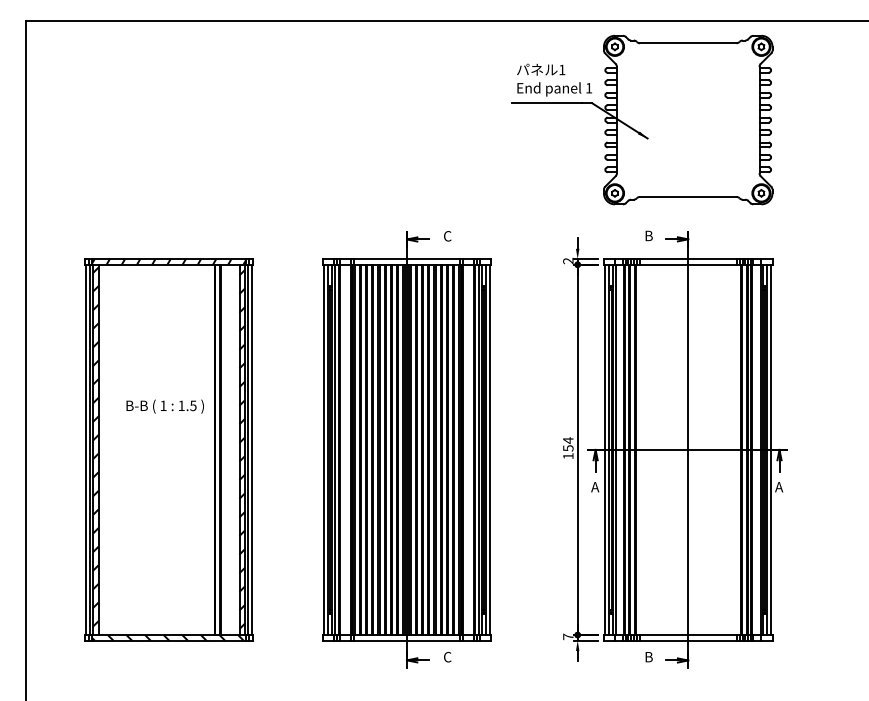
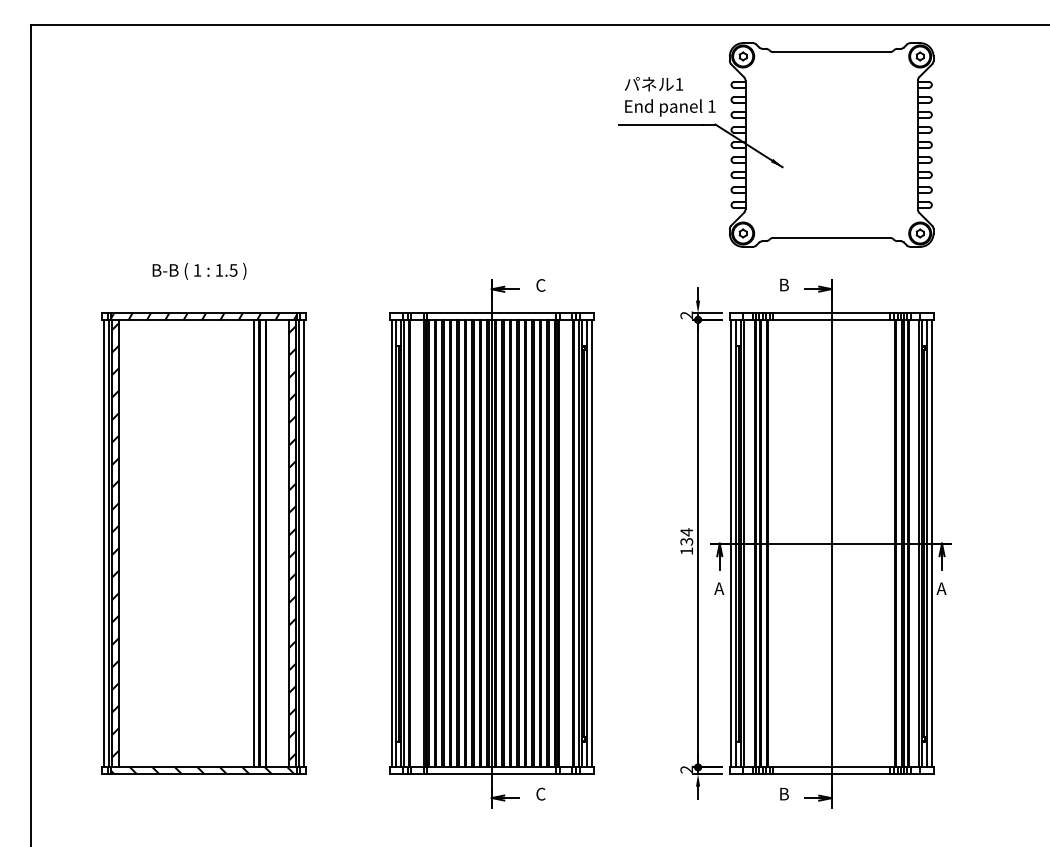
text: (164, 406) -> (198, 271), moved
text: (567, 448) -> (685, 541), 154 -> 134
line: (209, 449) -> (253, 543), added
text: (568, 636) -> (686, 769), 7 -> 2

